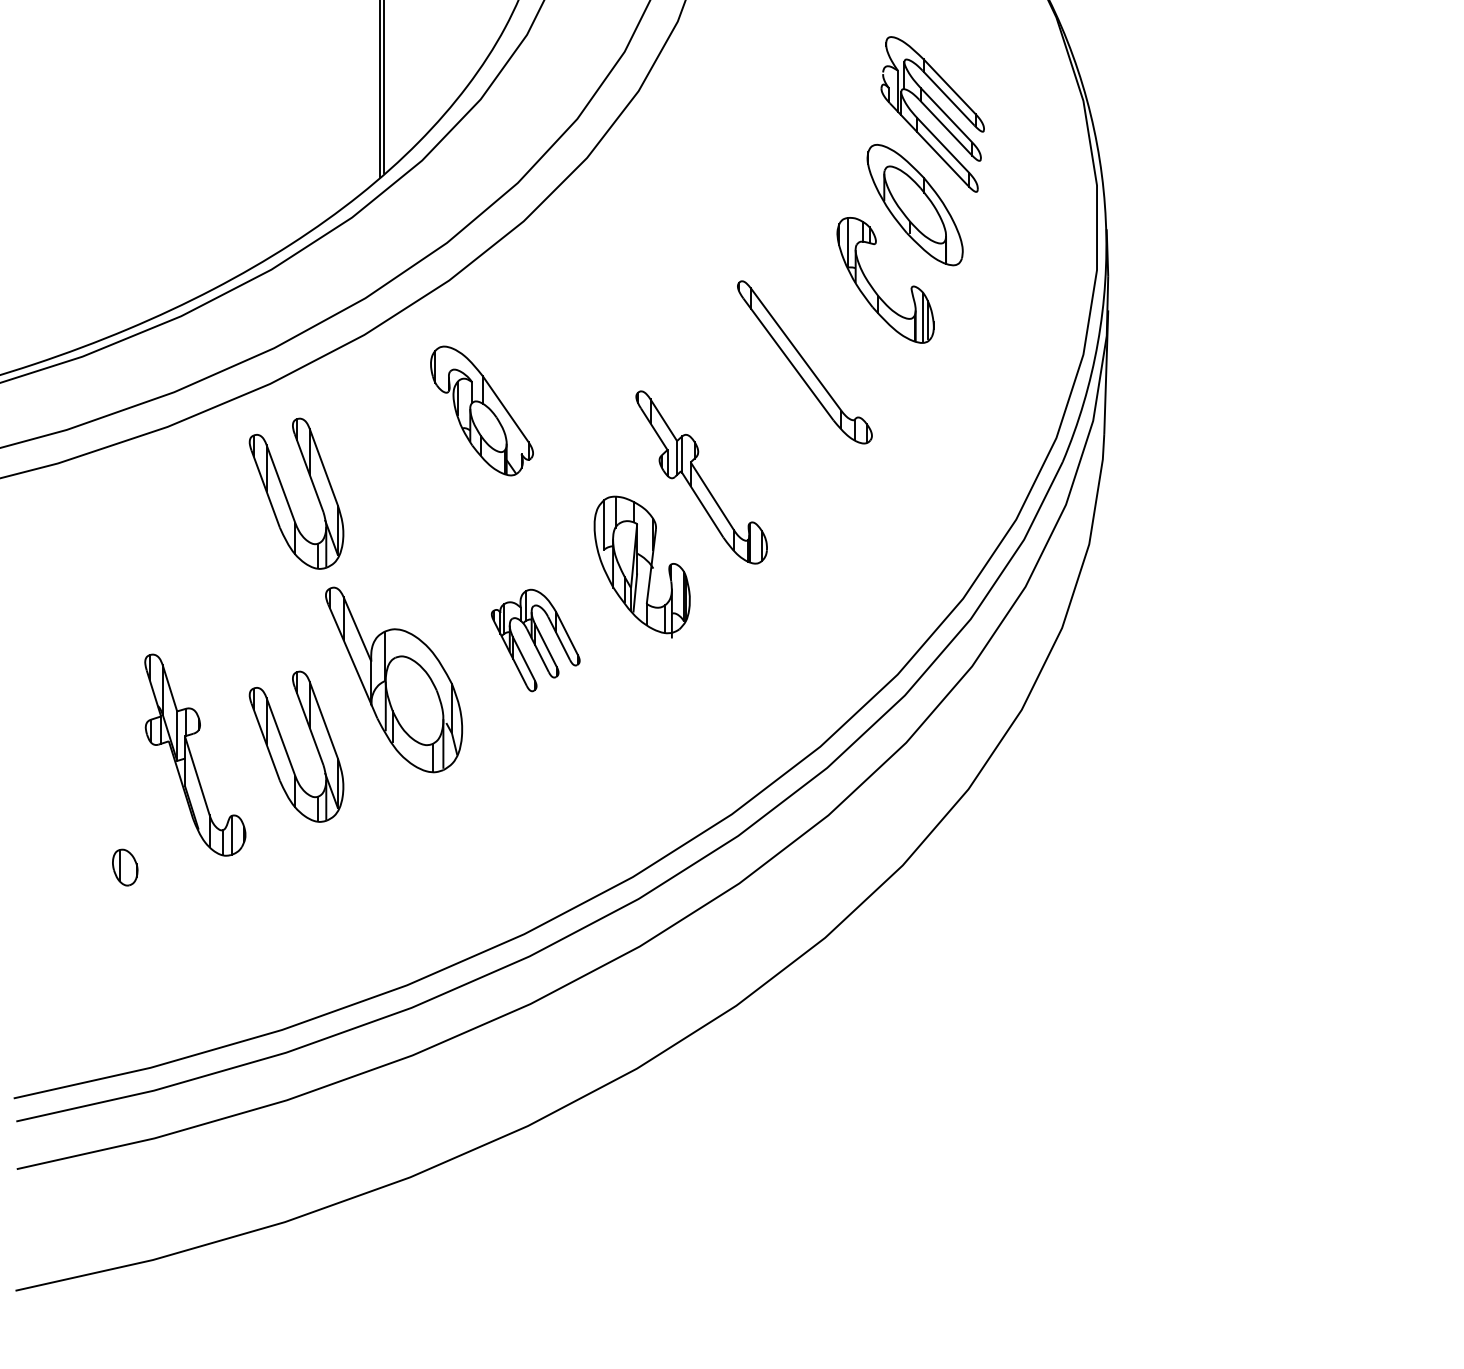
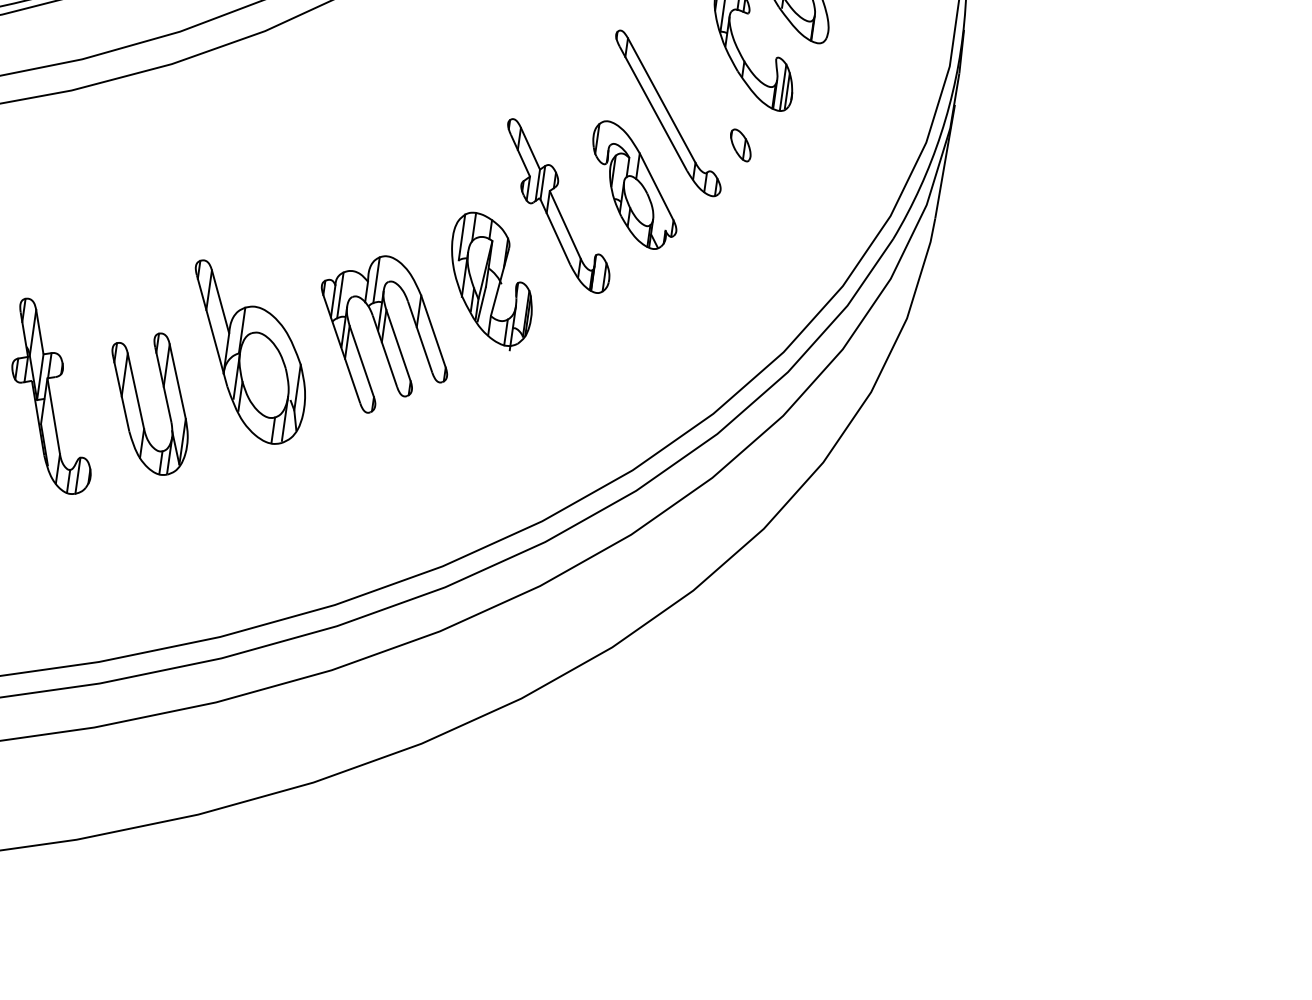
part: (886, 385) -> (740, 145), added
part: (481, 410) -> (634, 185), moved
part: (286, 495) -> (172, 169), removed
part: (535, 640) -> (383, 335), size x1.67

